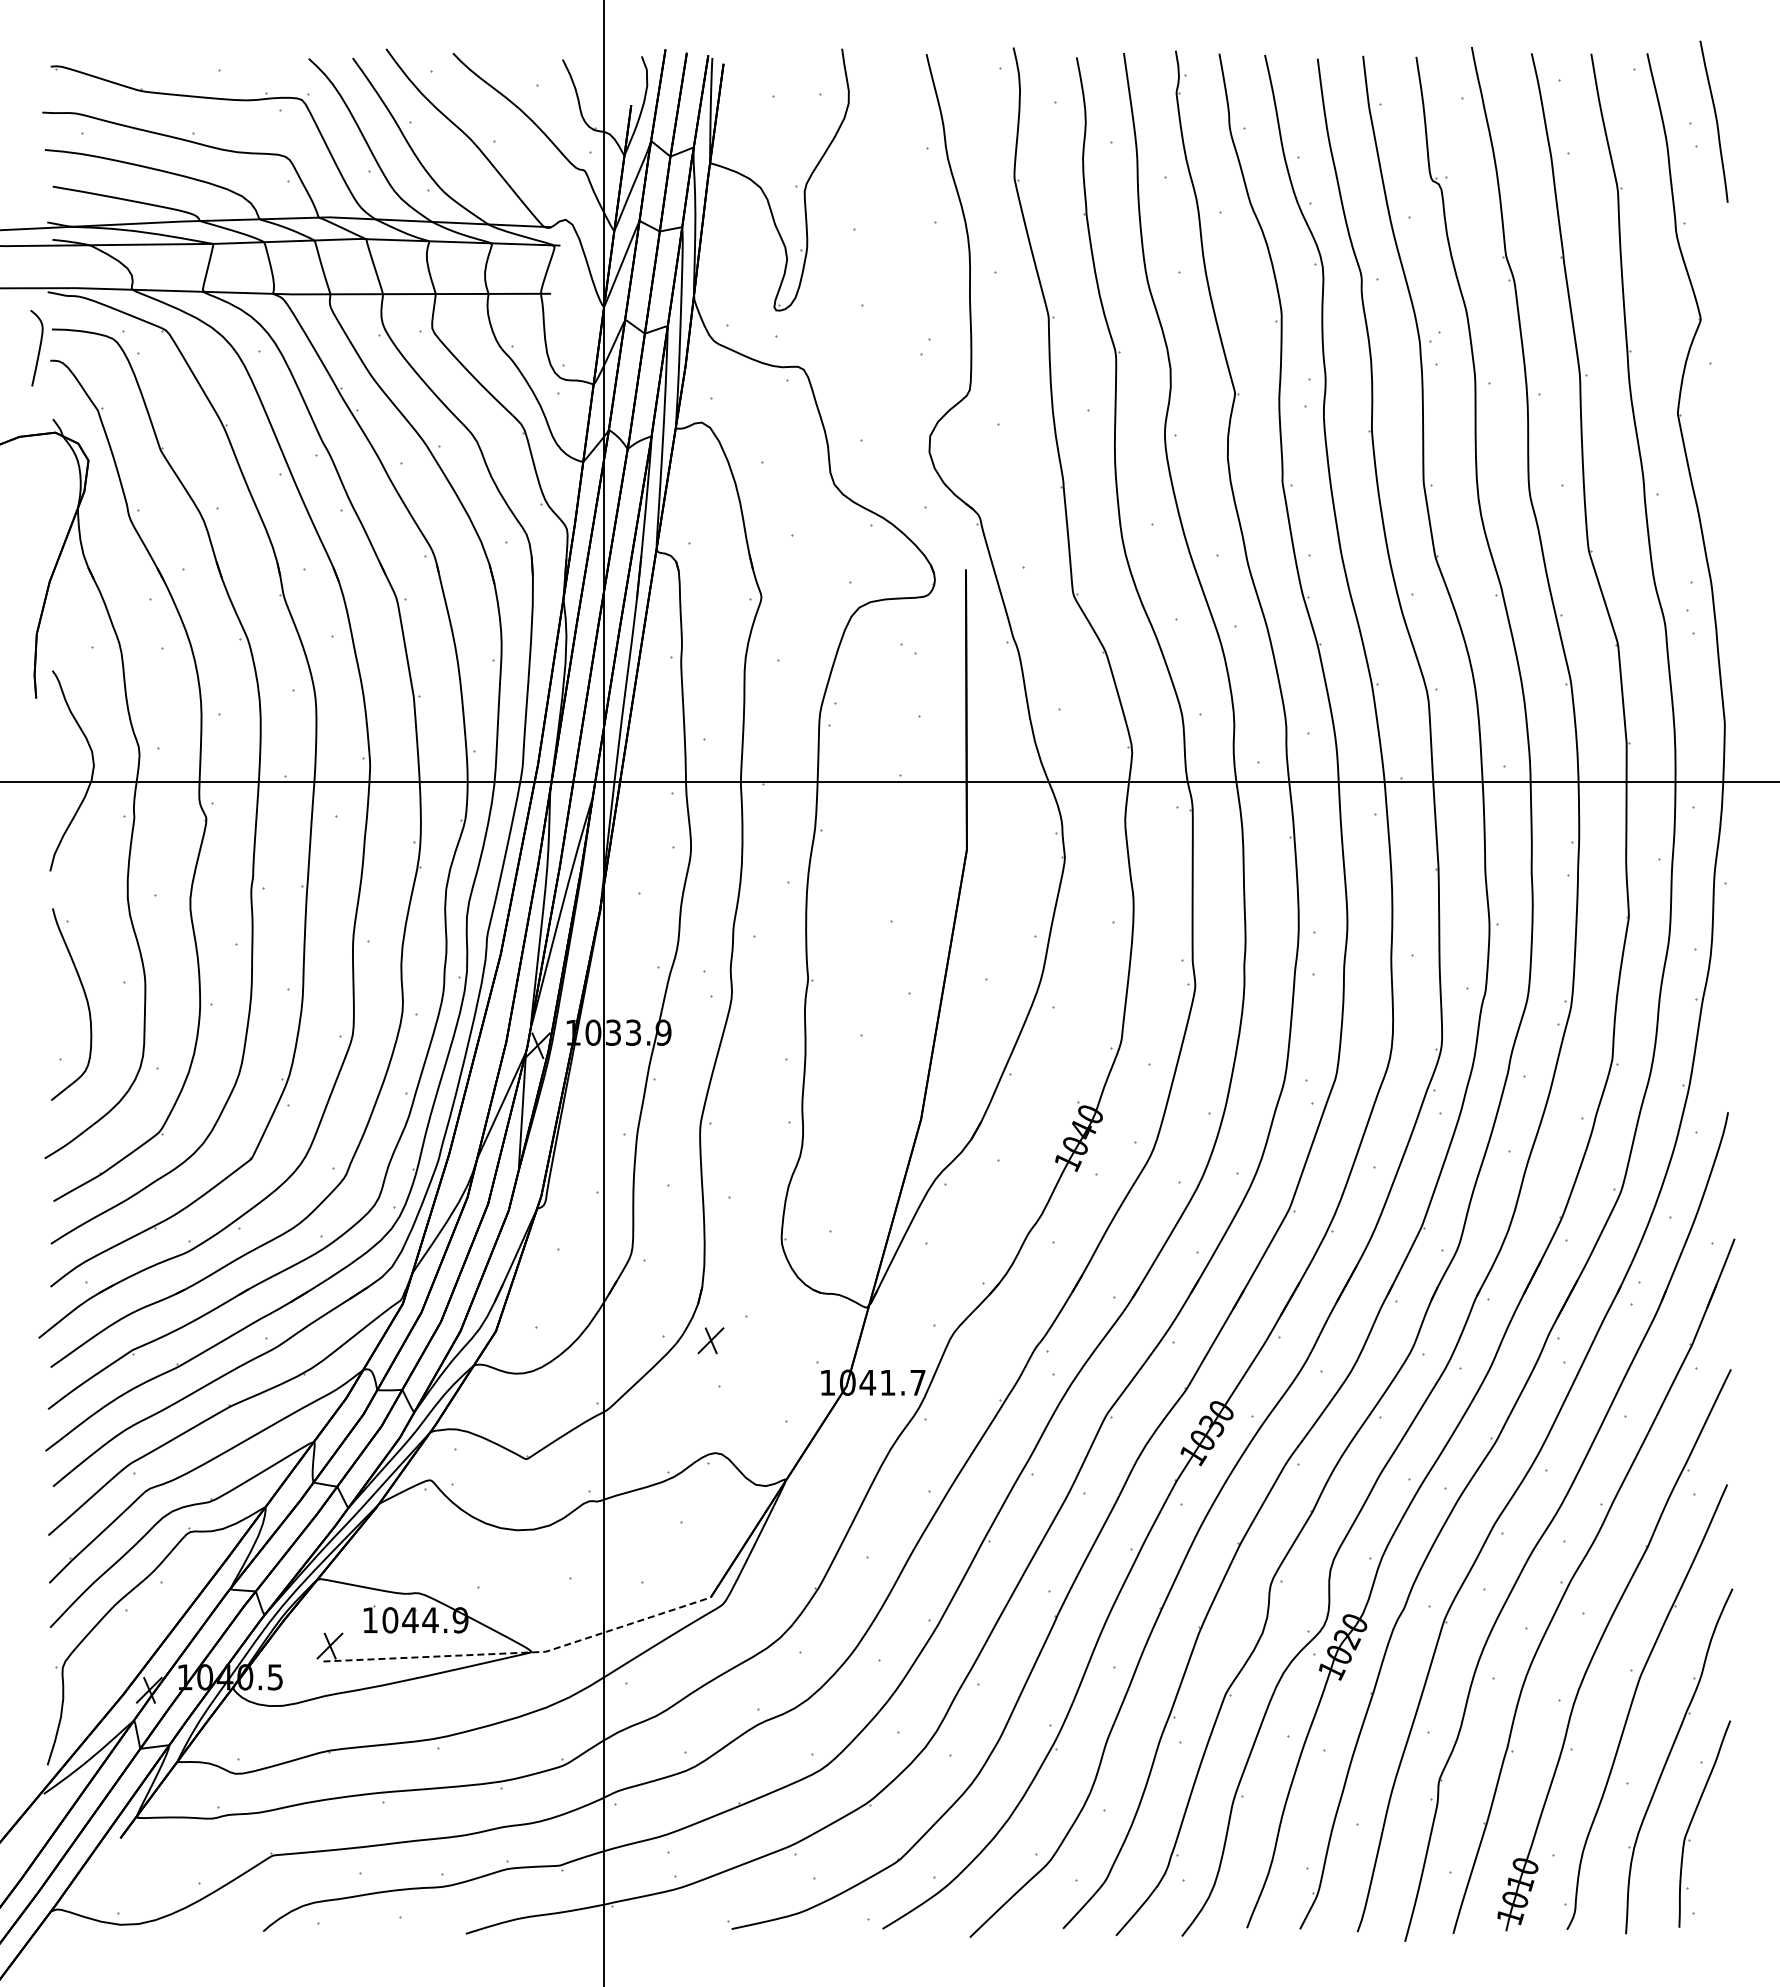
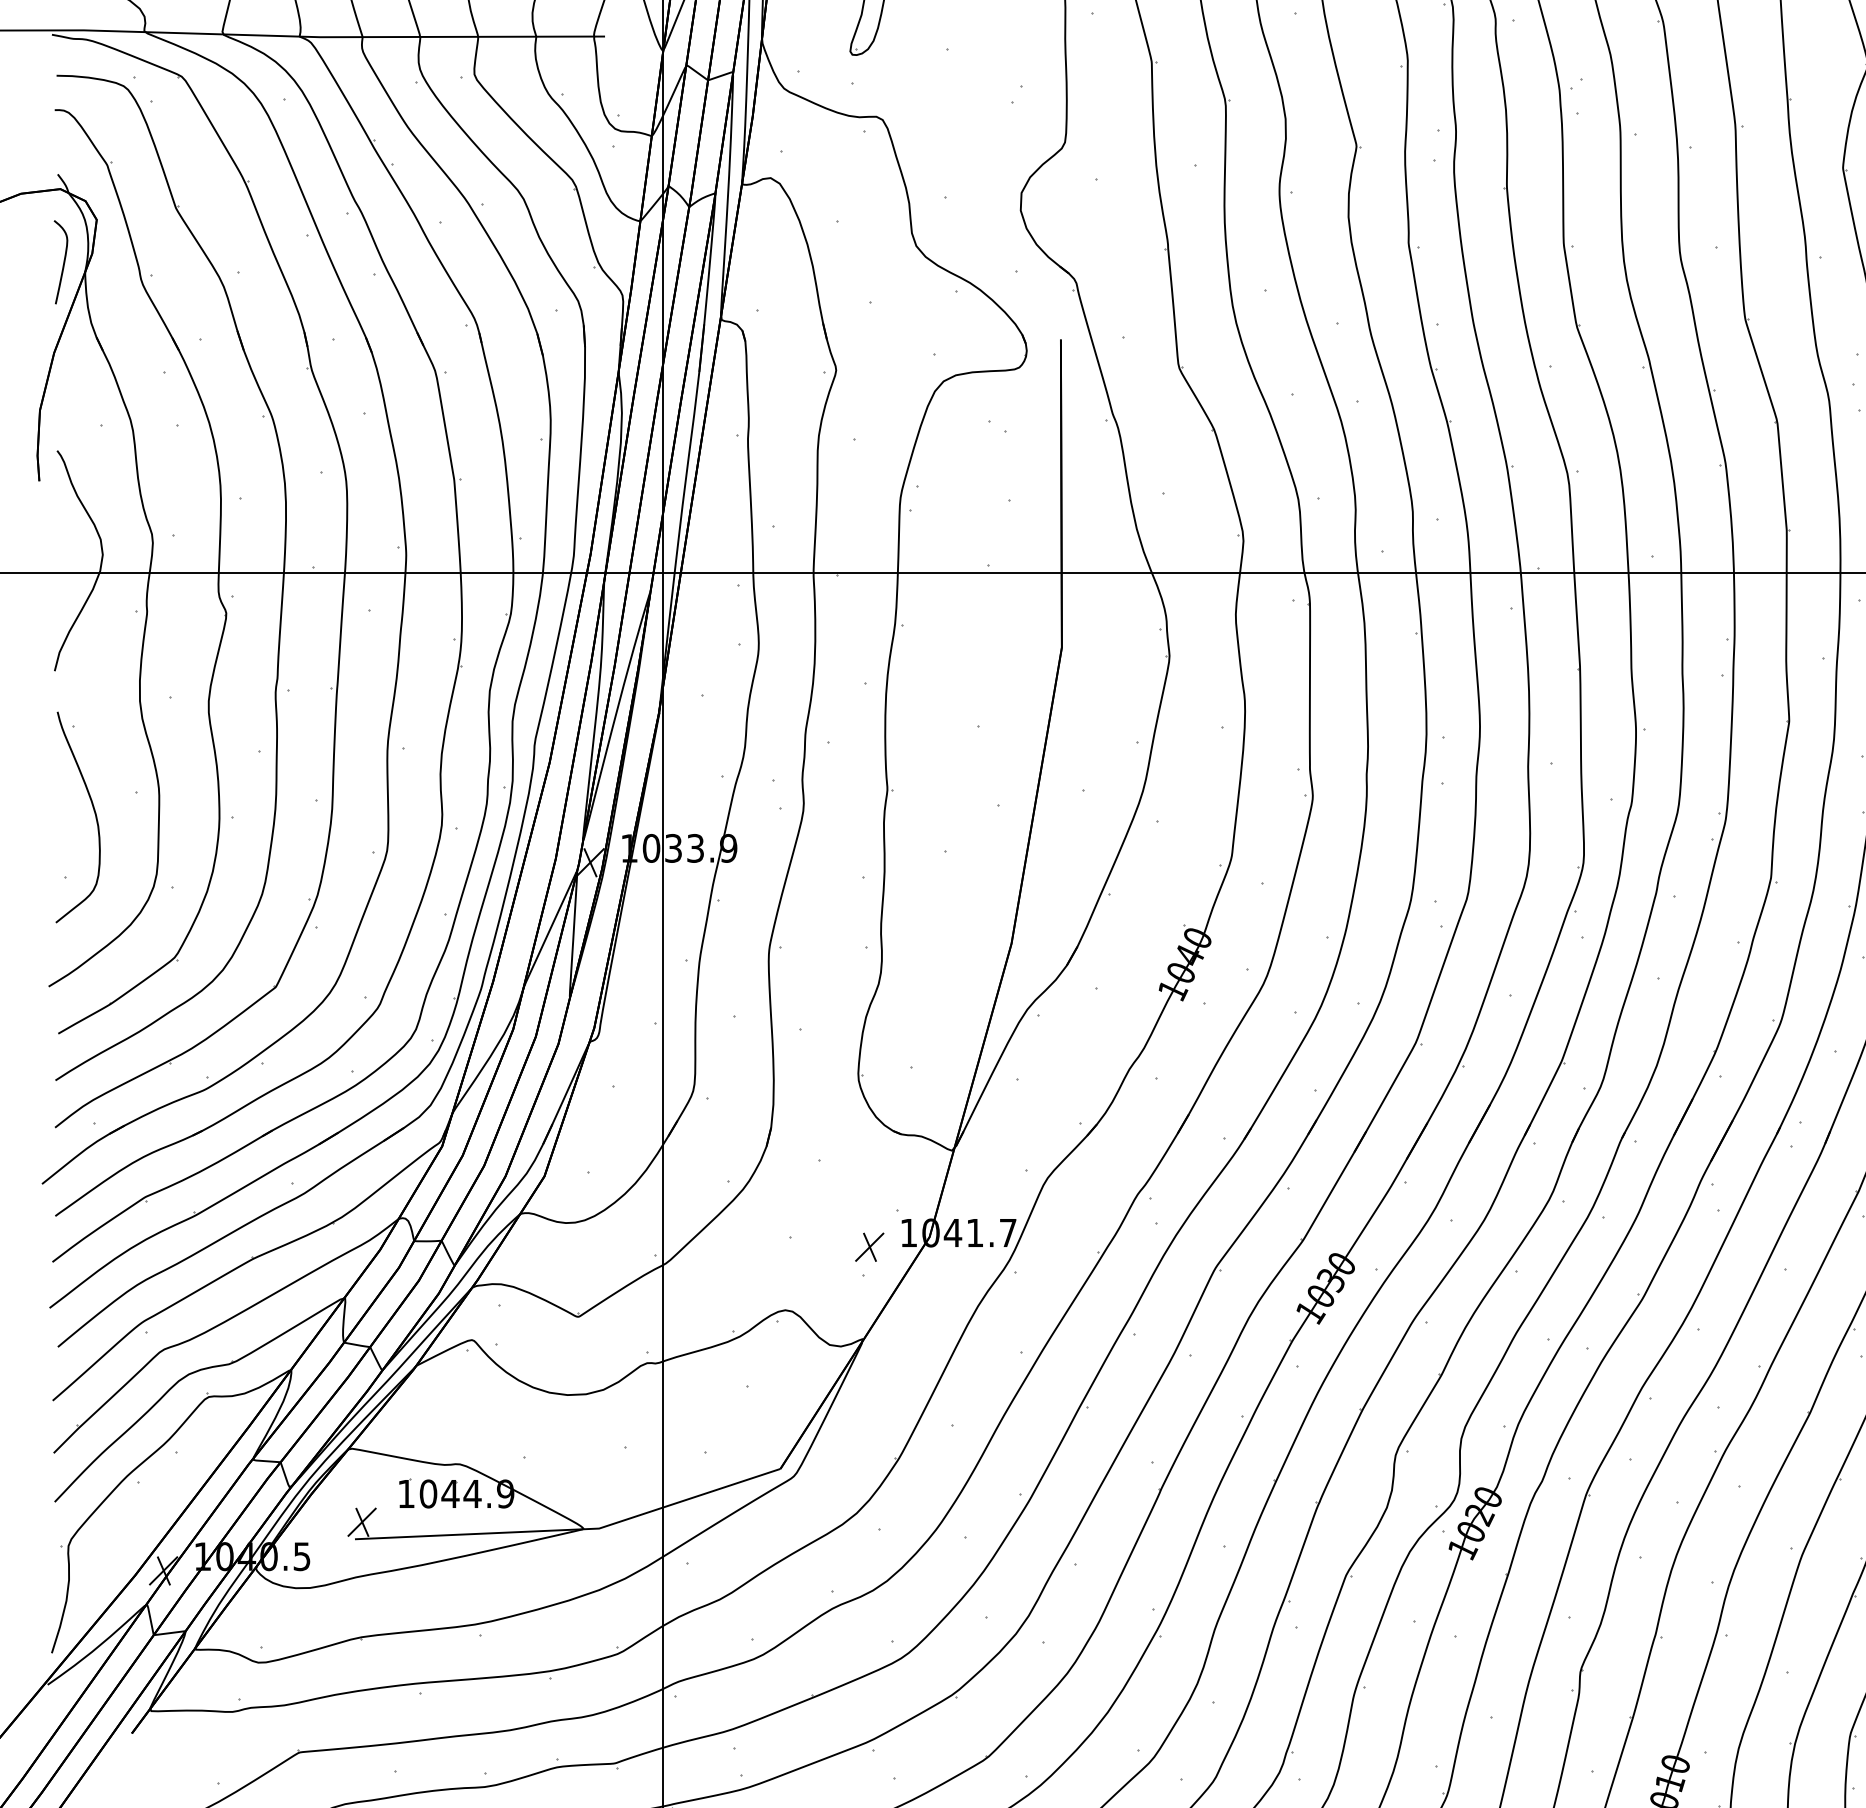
curve: (38, 349) -> (62, 263), moved
part: (710, 1340) -> (869, 1246), moved
line: (521, 1652) -> (572, 1529), dashed -> solid

